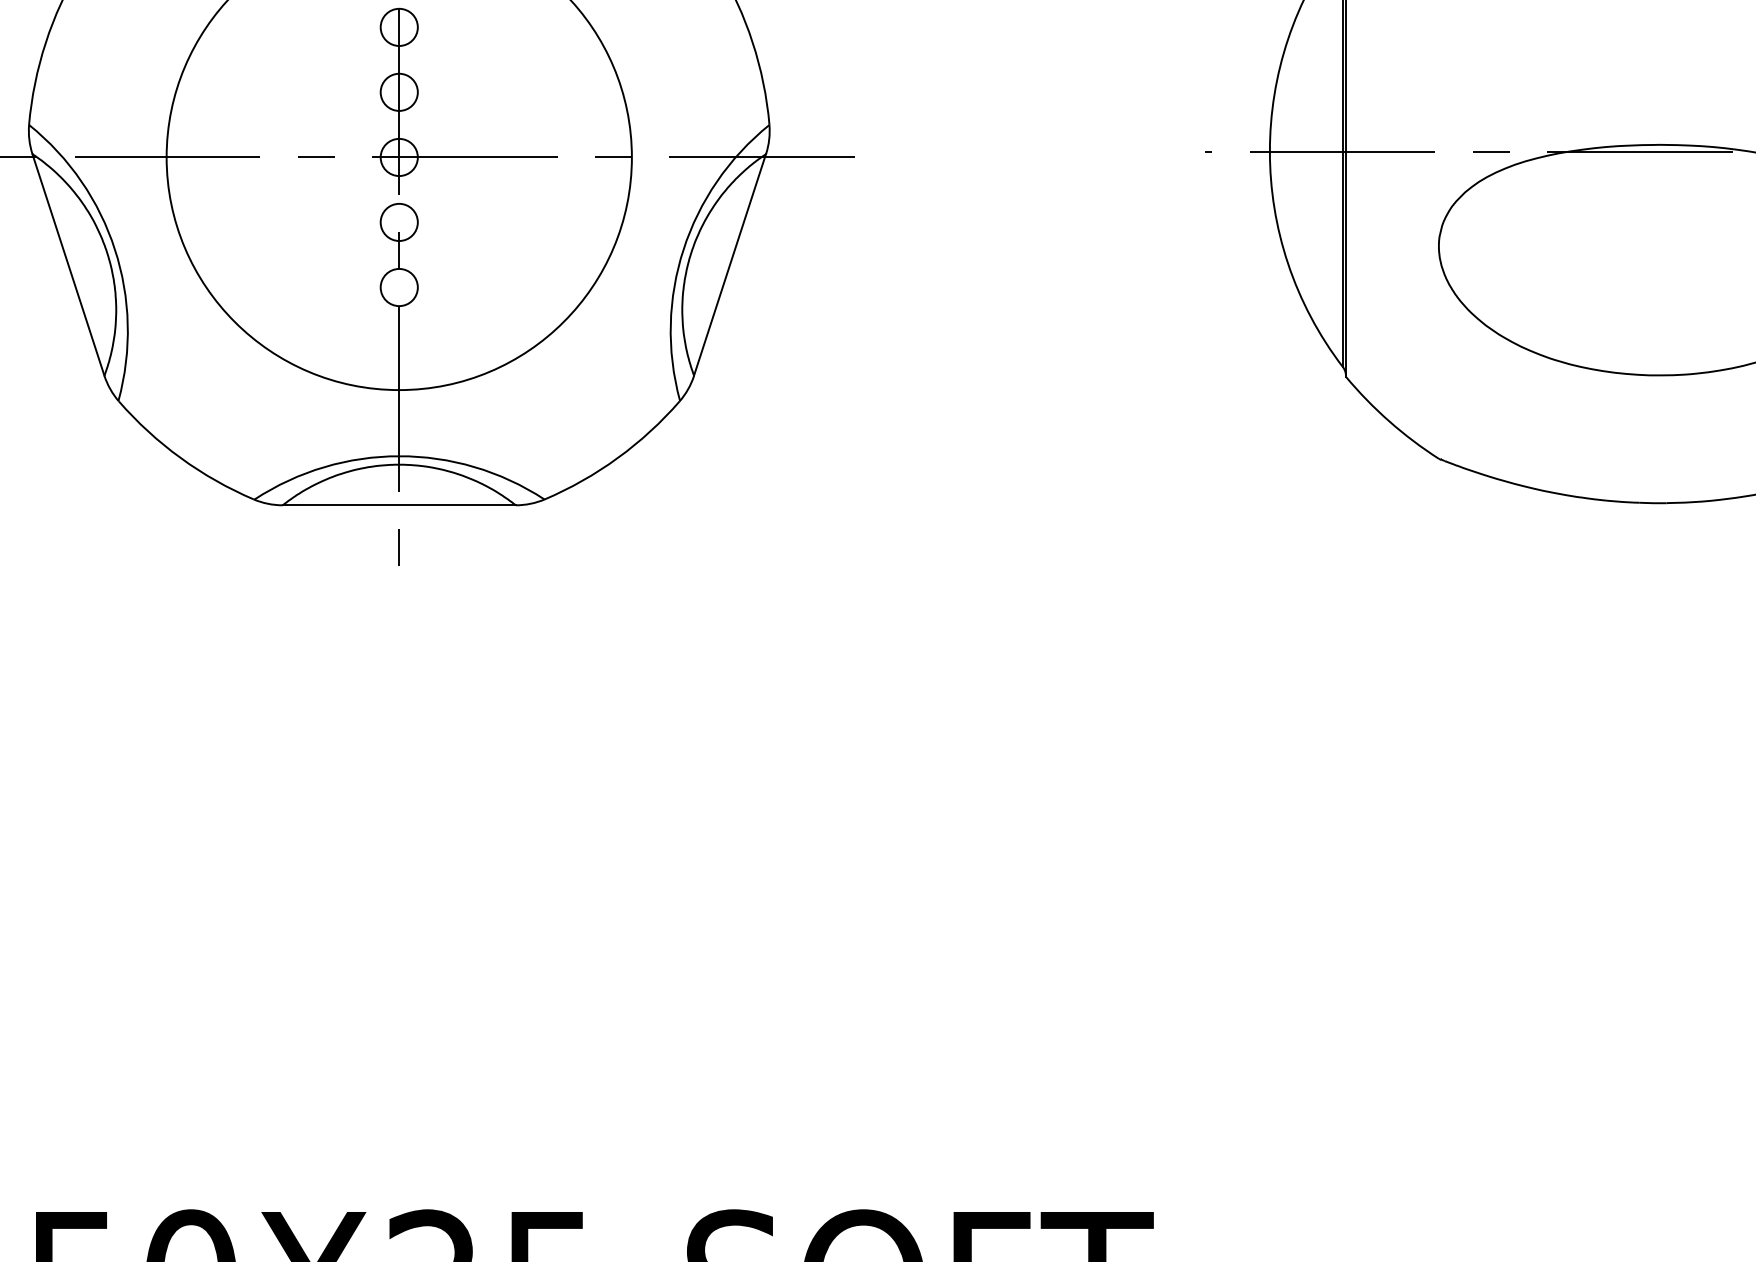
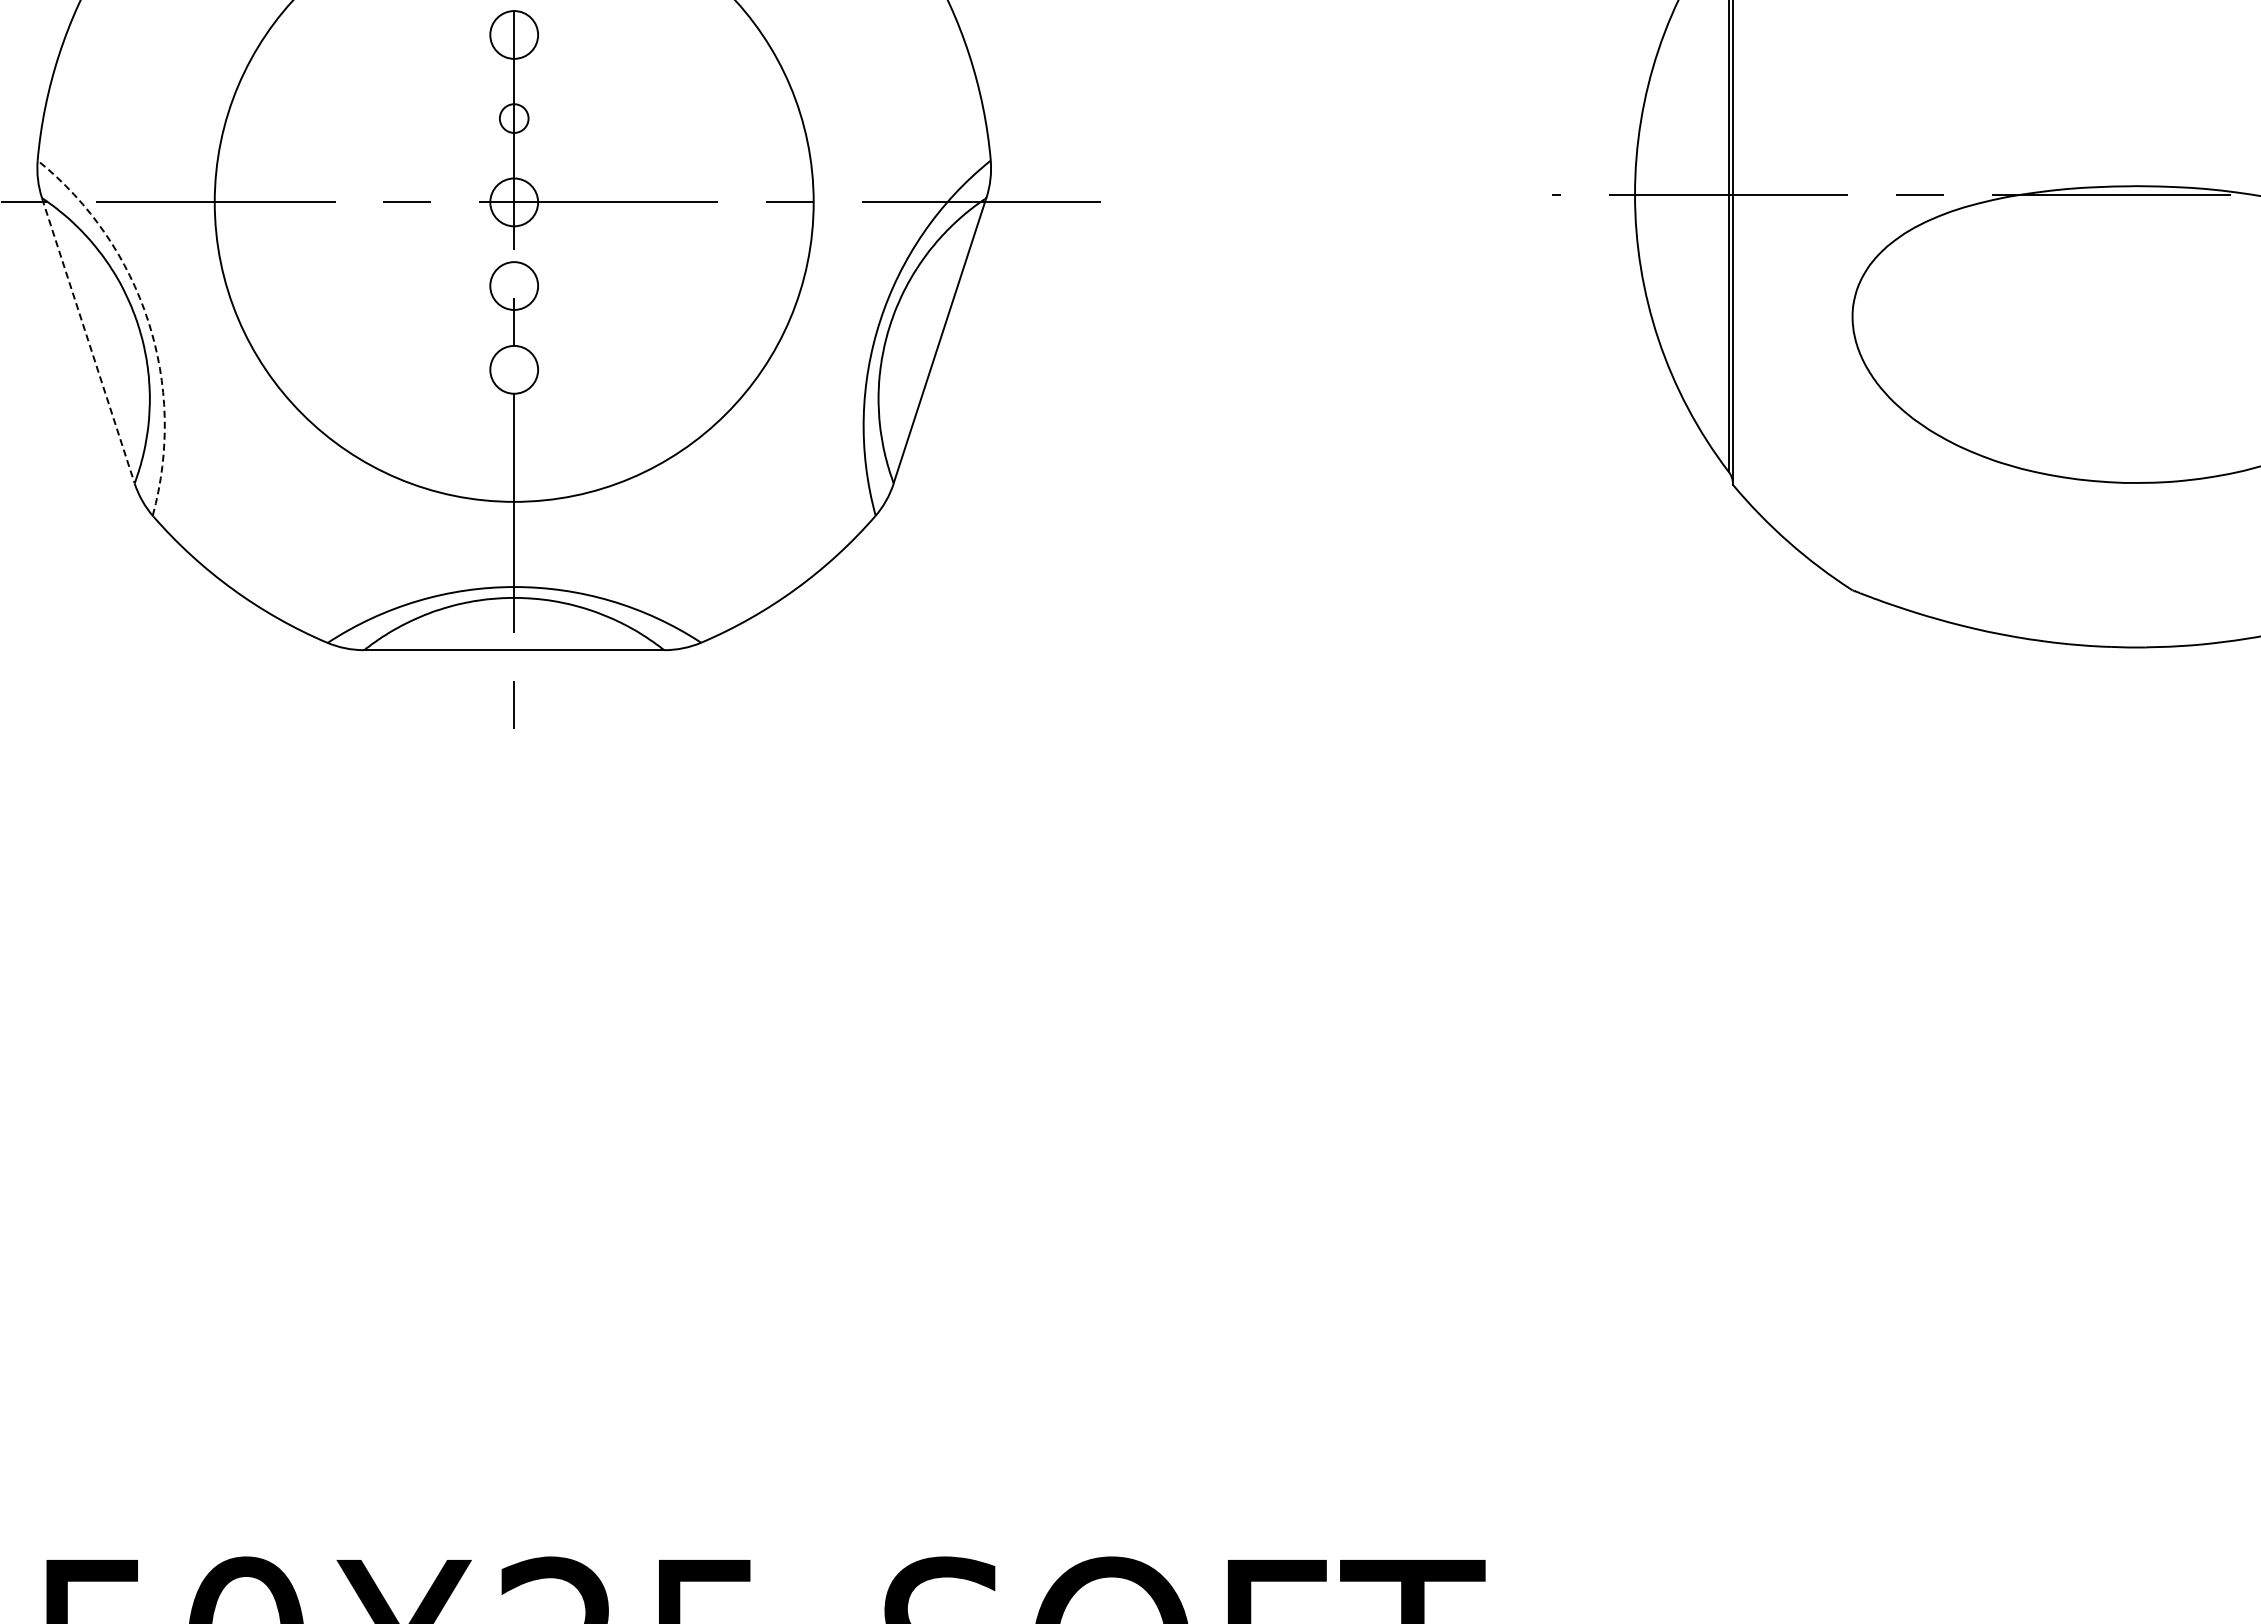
circle: (399, 92) -> (514, 118), size x0.6
arc: (115, 249) -> (148, 320), solid -> dashed
line: (68, 264) -> (88, 340), solid -> dashed

